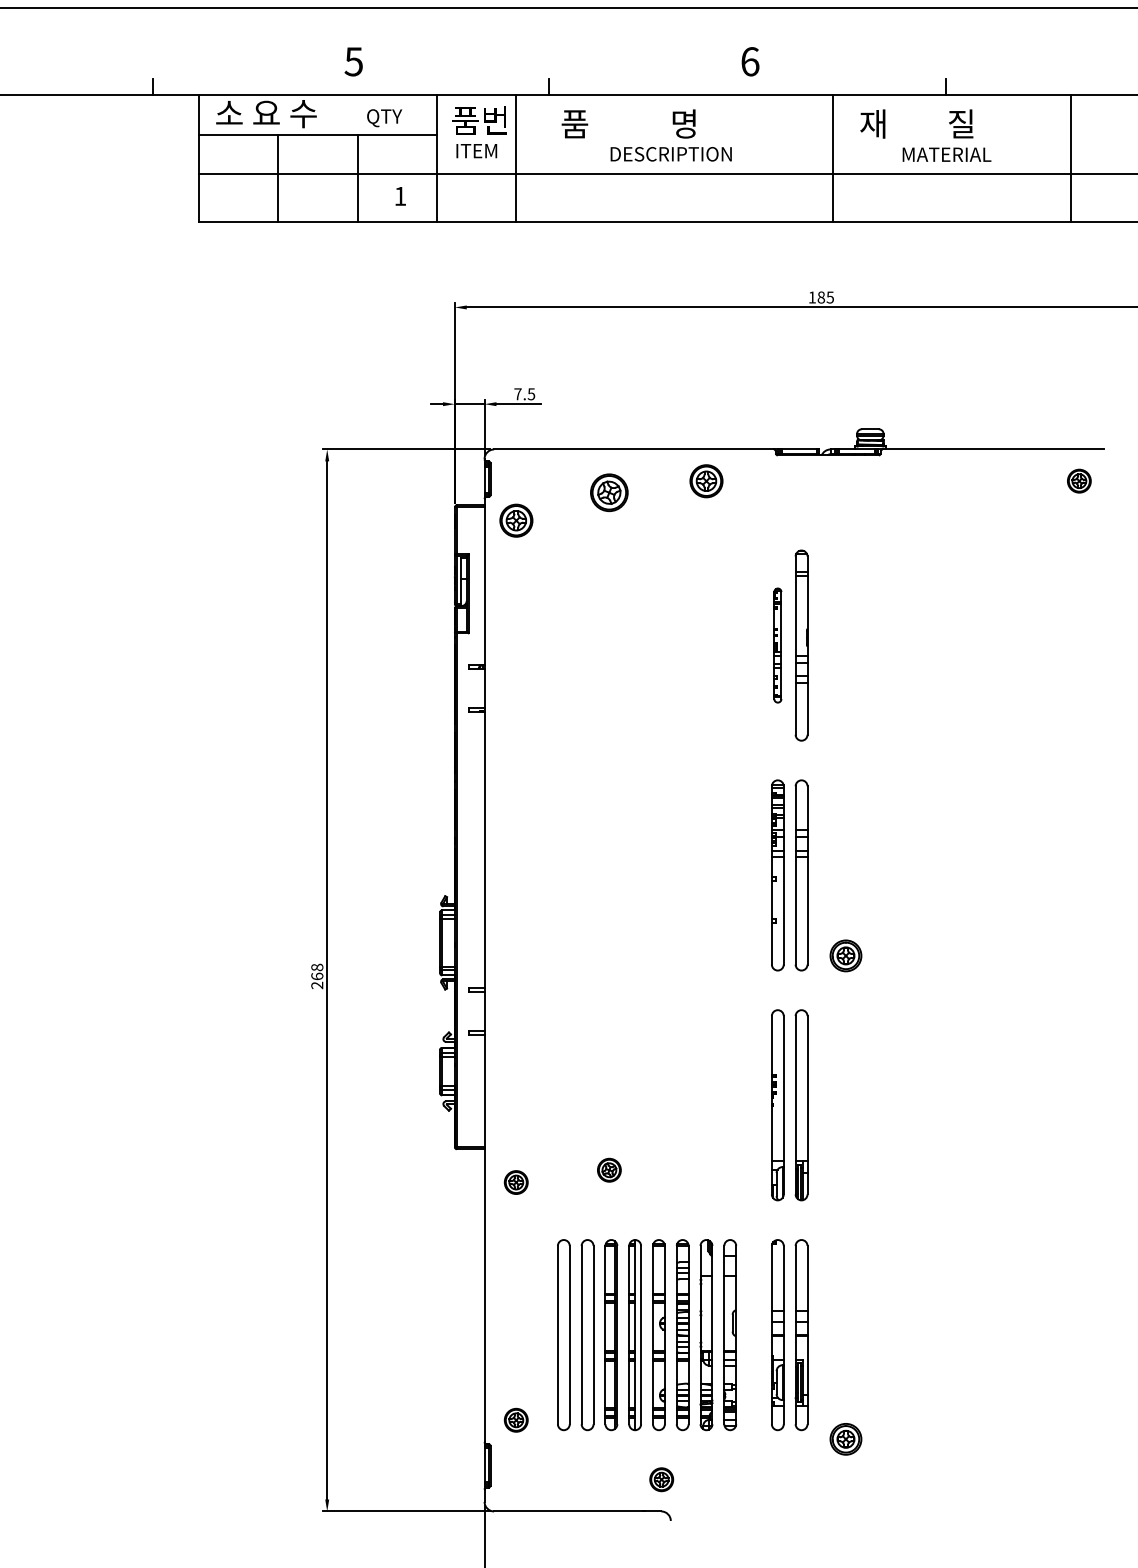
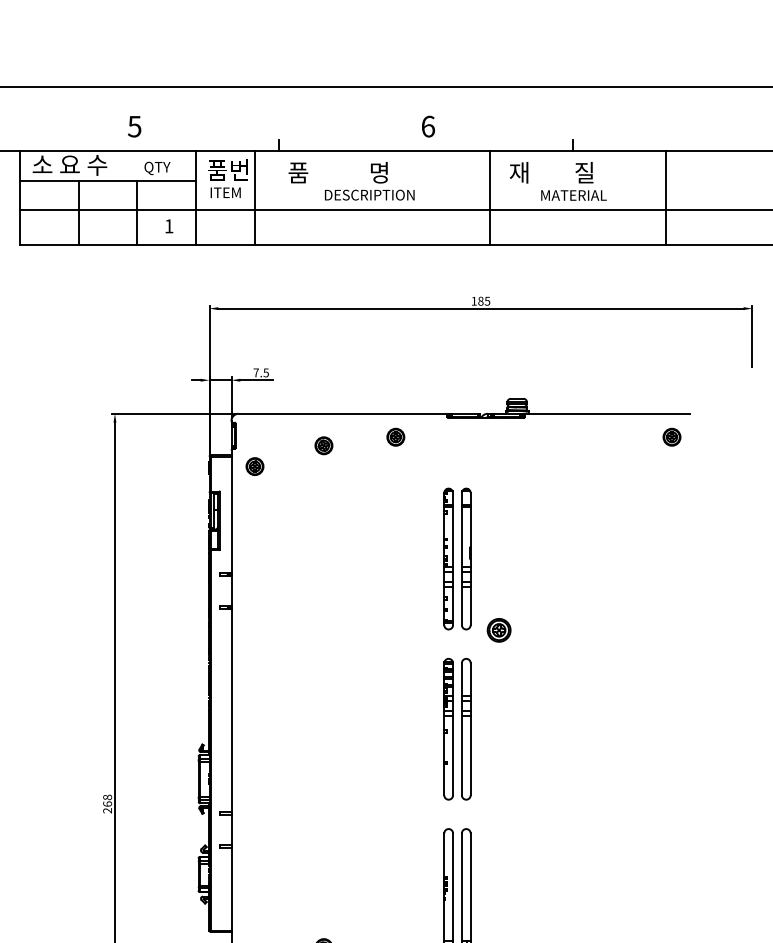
part: (706, 480) -> (395, 436), size x0.71
part: (609, 492) -> (324, 445), size x0.62
part: (515, 520) -> (254, 466), size x0.71
part: (777, 645) -> (448, 558), size x1.67
part: (845, 955) -> (498, 630), moved

